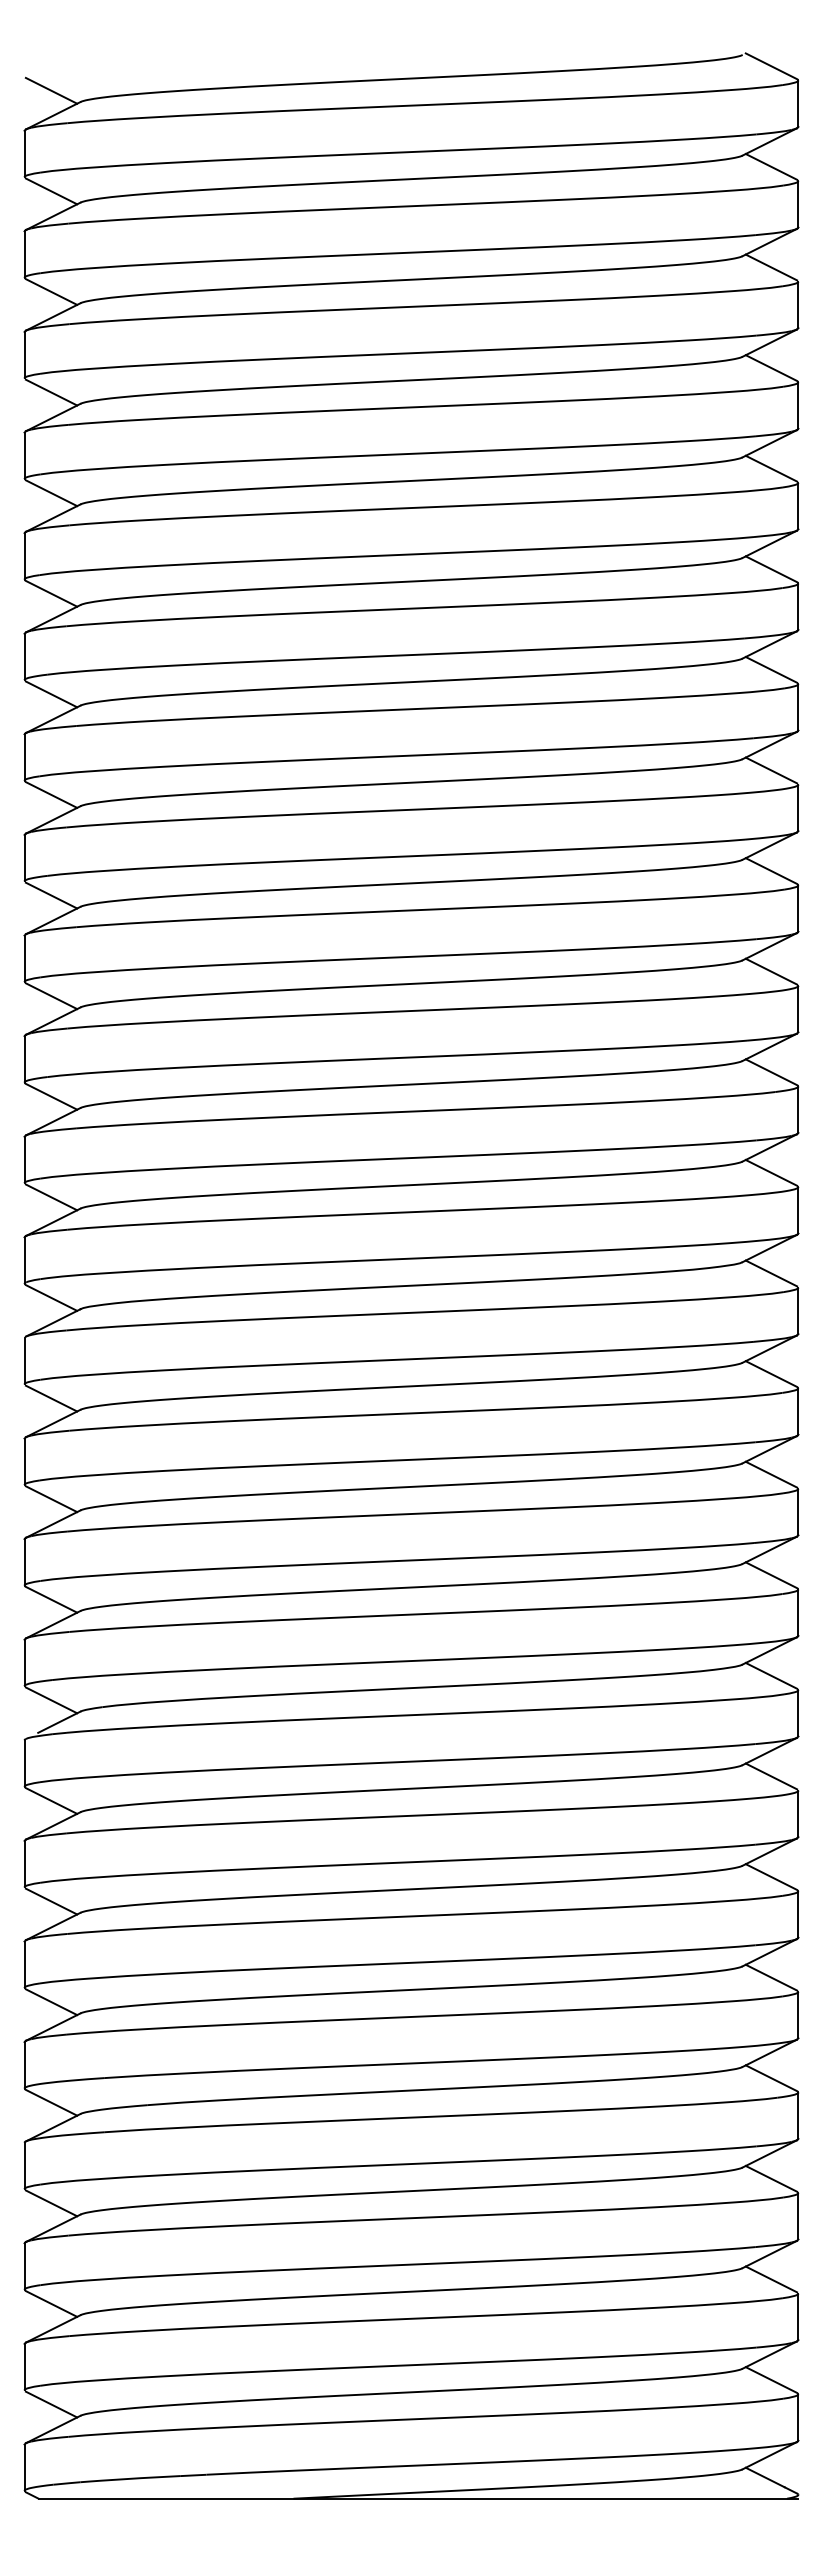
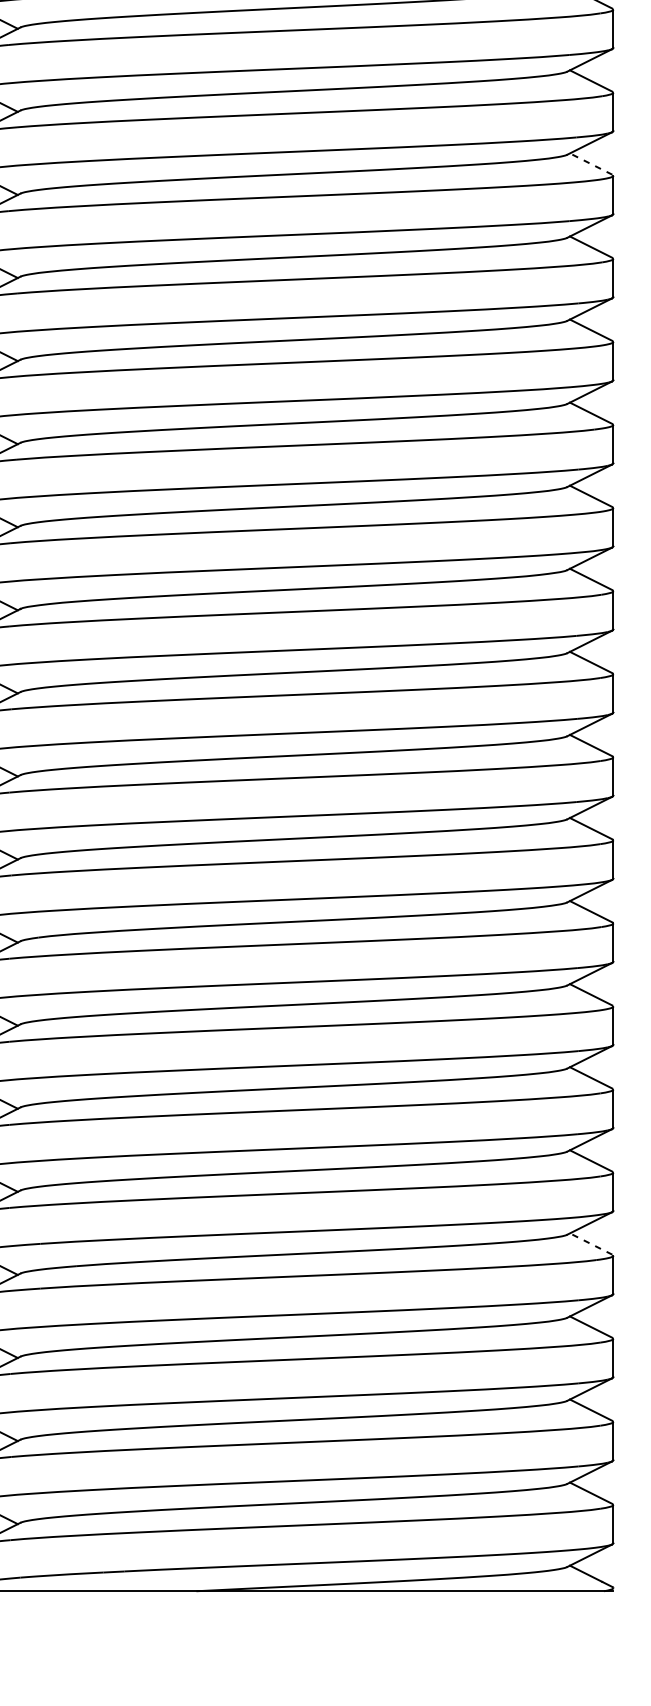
line: (771, 770) -> (591, 164), solid -> dashed
line: (771, 2078) -> (591, 1244), solid -> dashed

